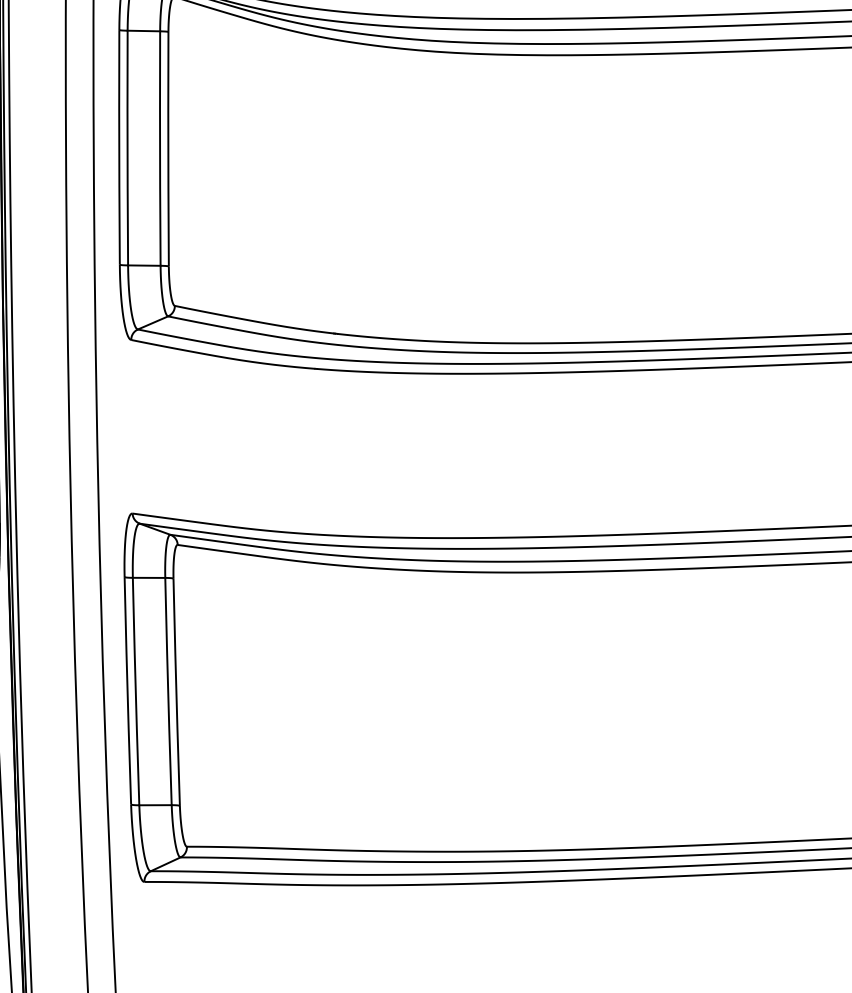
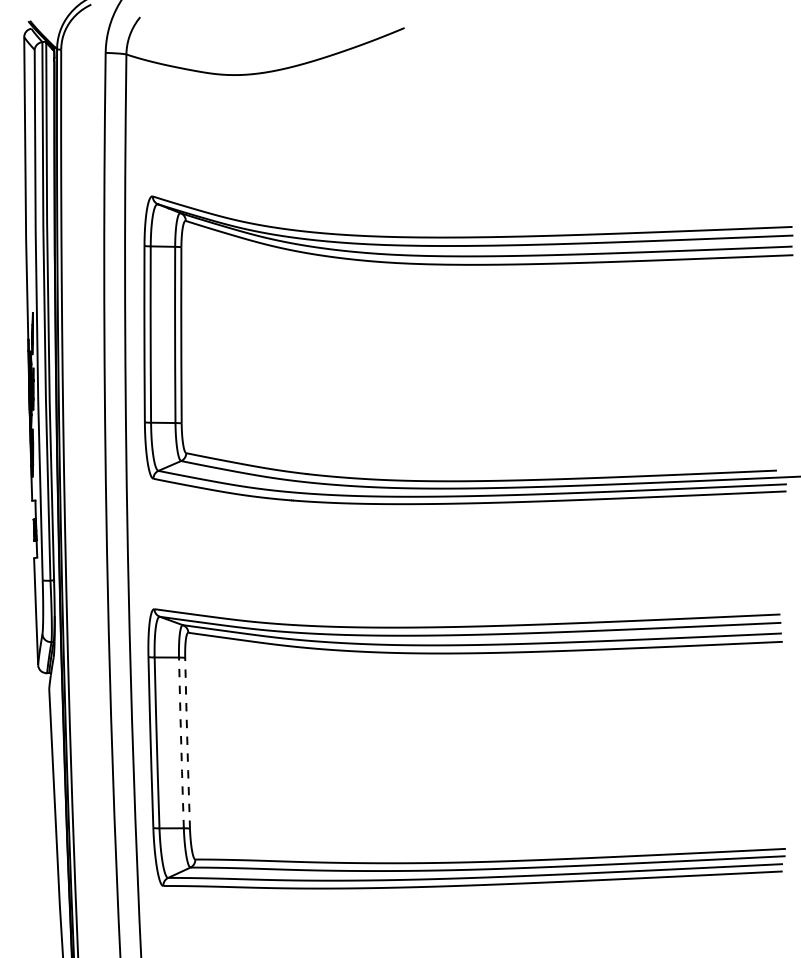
line: (168, 690) -> (181, 742), solid -> dashed
line: (176, 692) -> (187, 743), solid -> dashed

